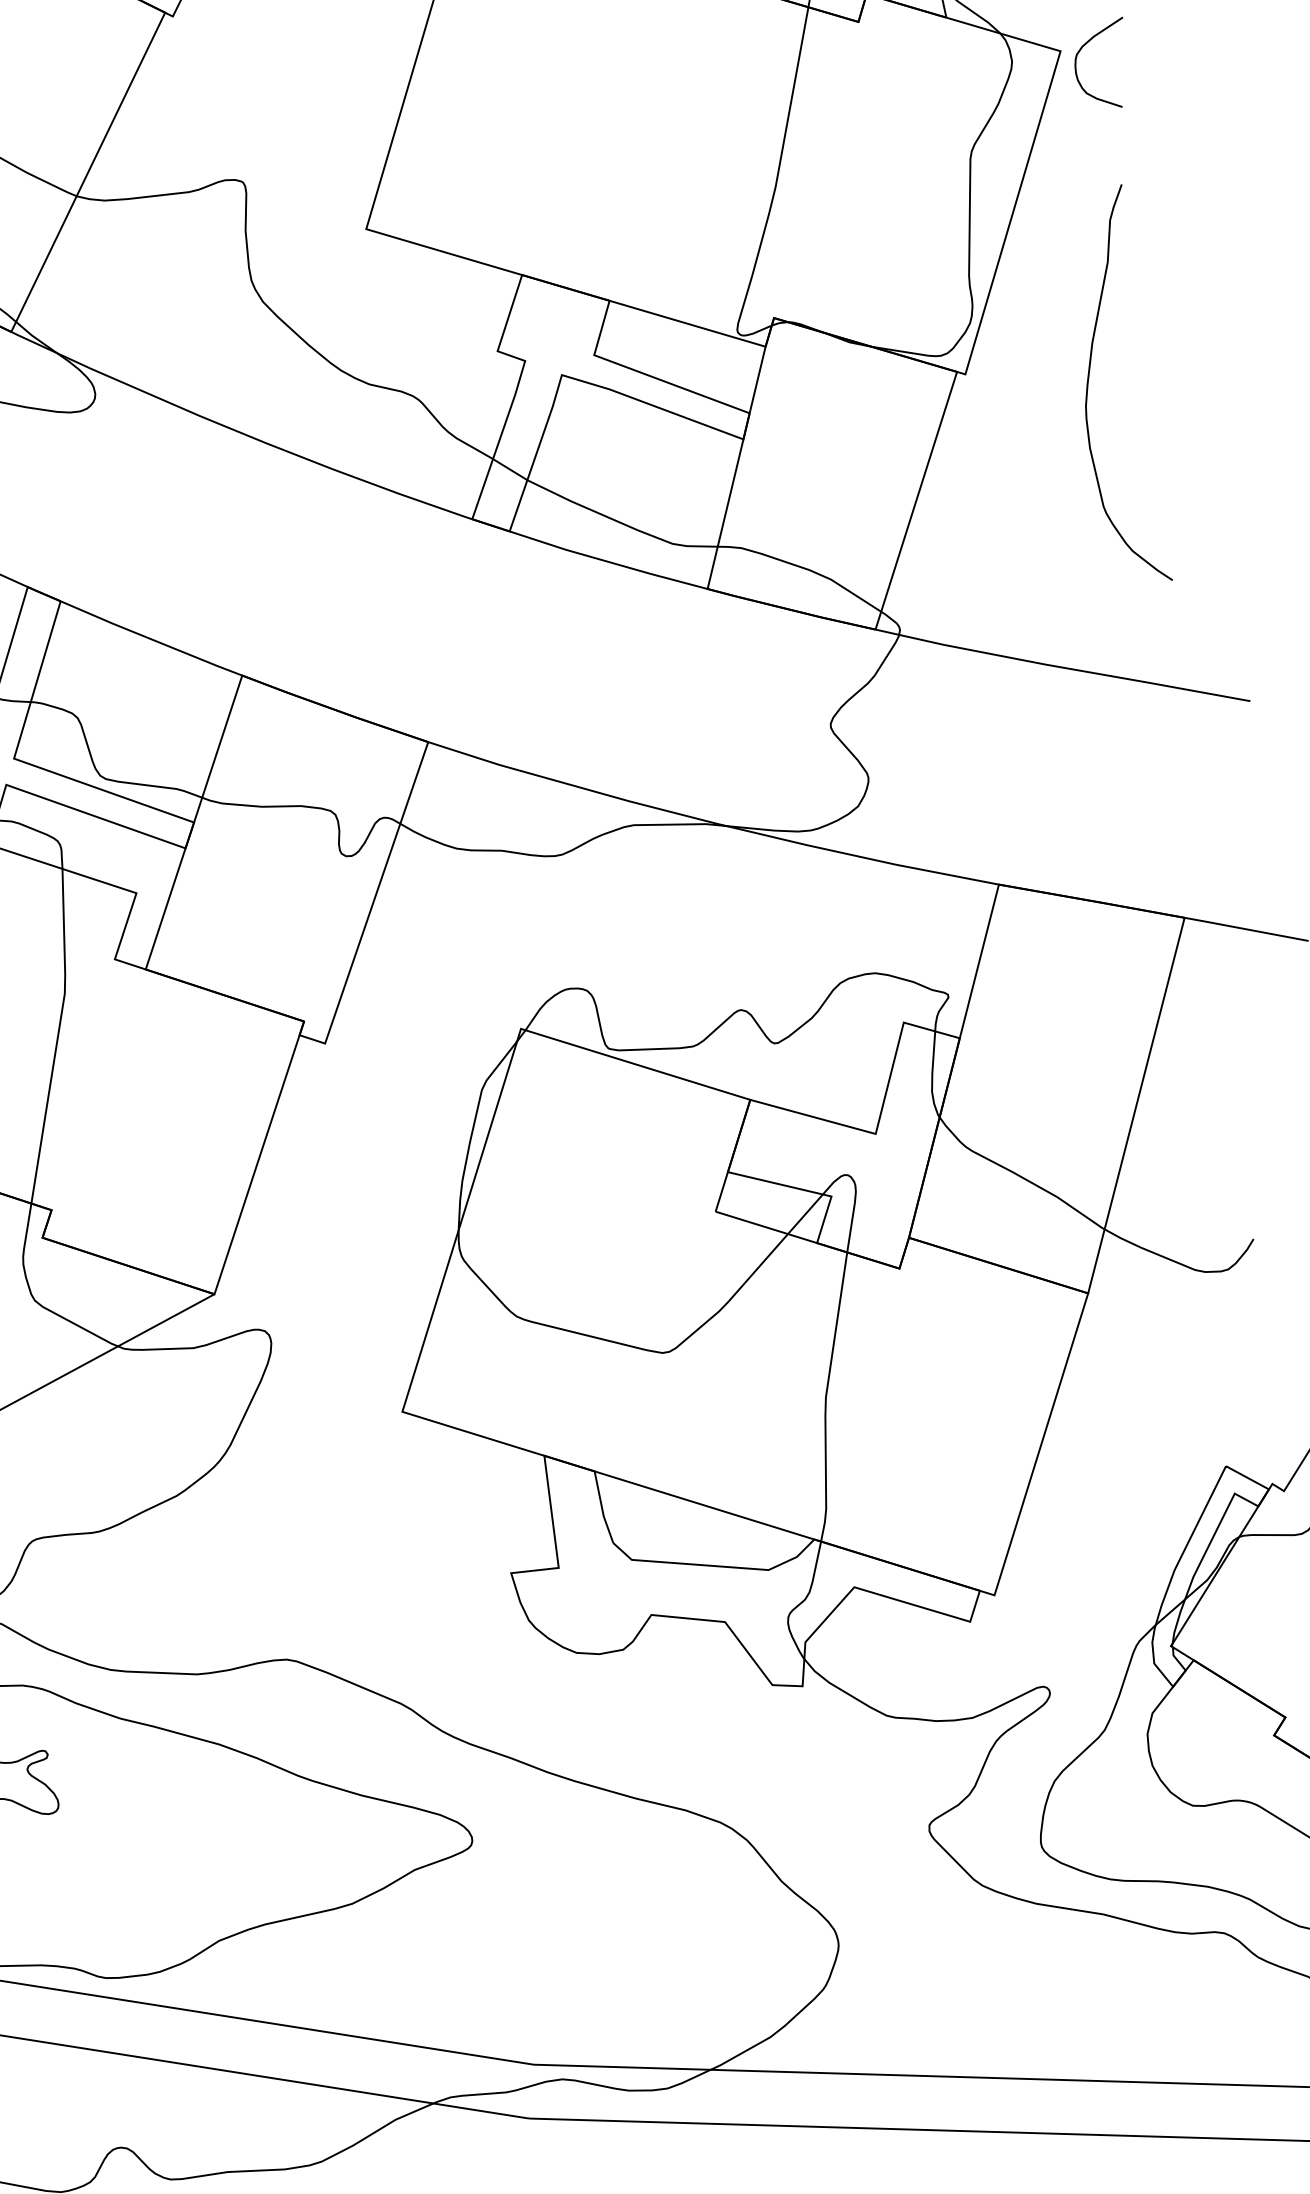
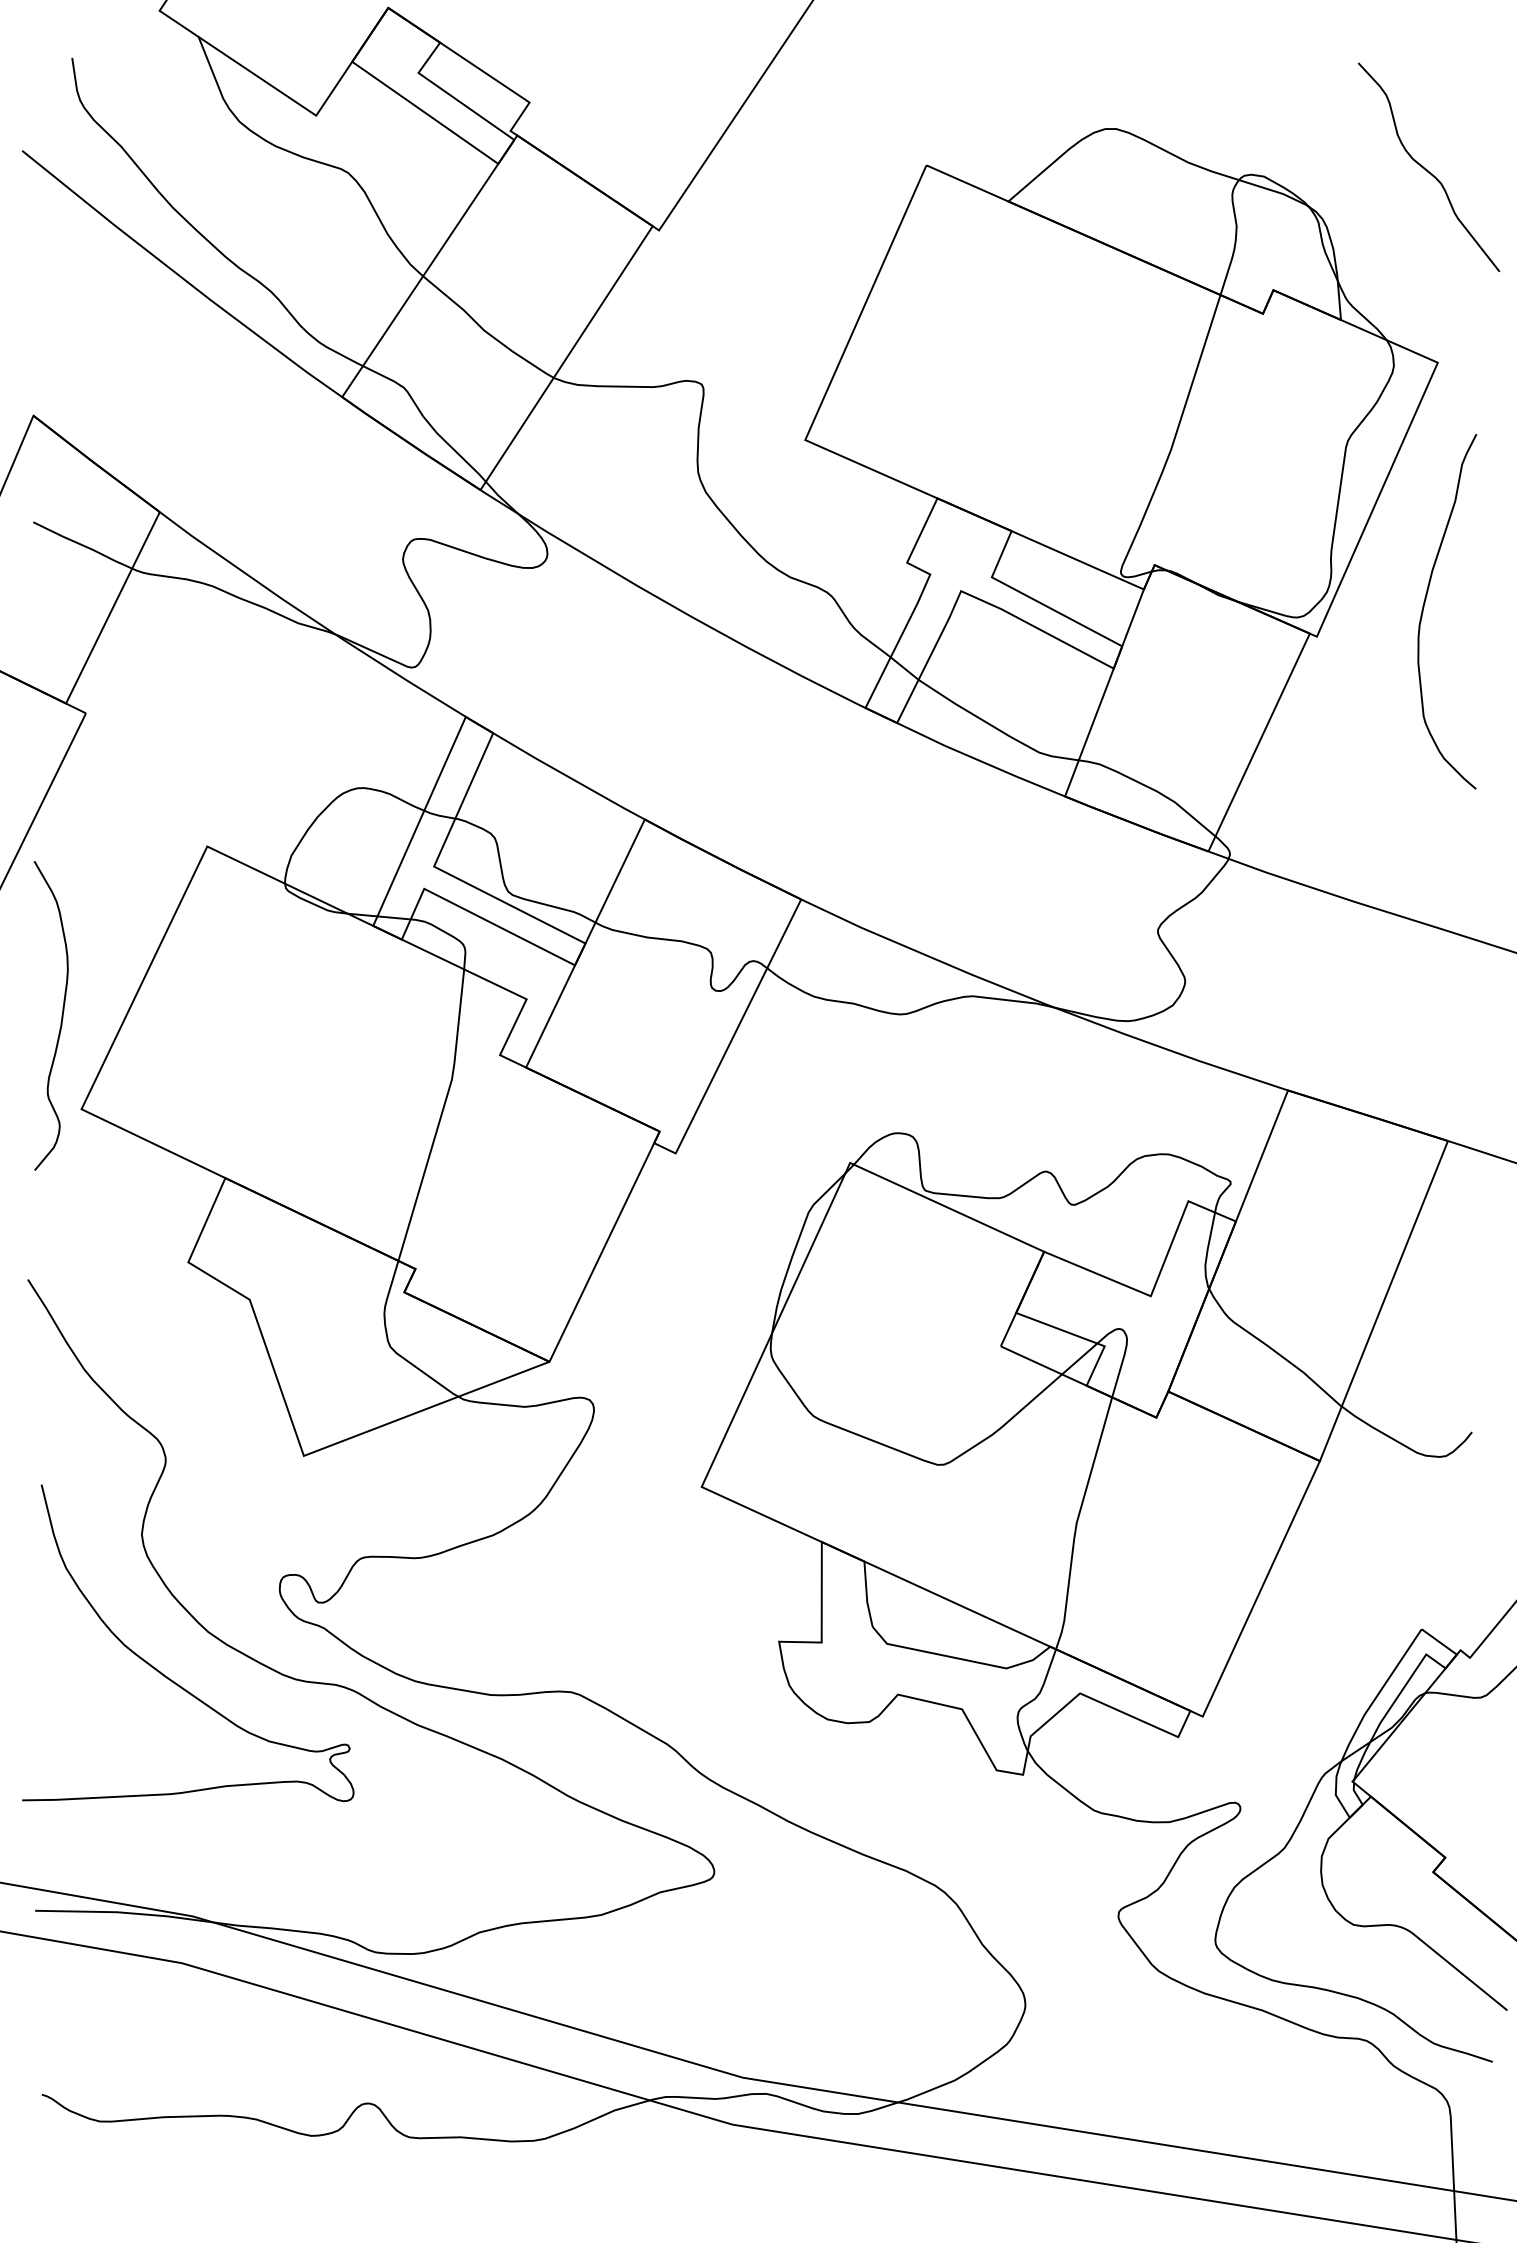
curve: (1076, 67) -> (1450, 378), removed
curve: (1088, 385) -> (1424, 607), moved

